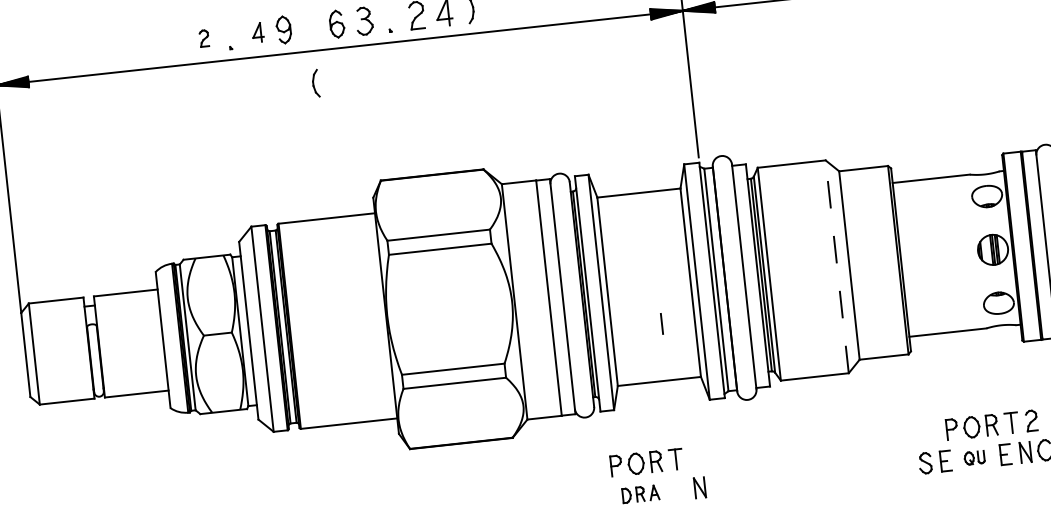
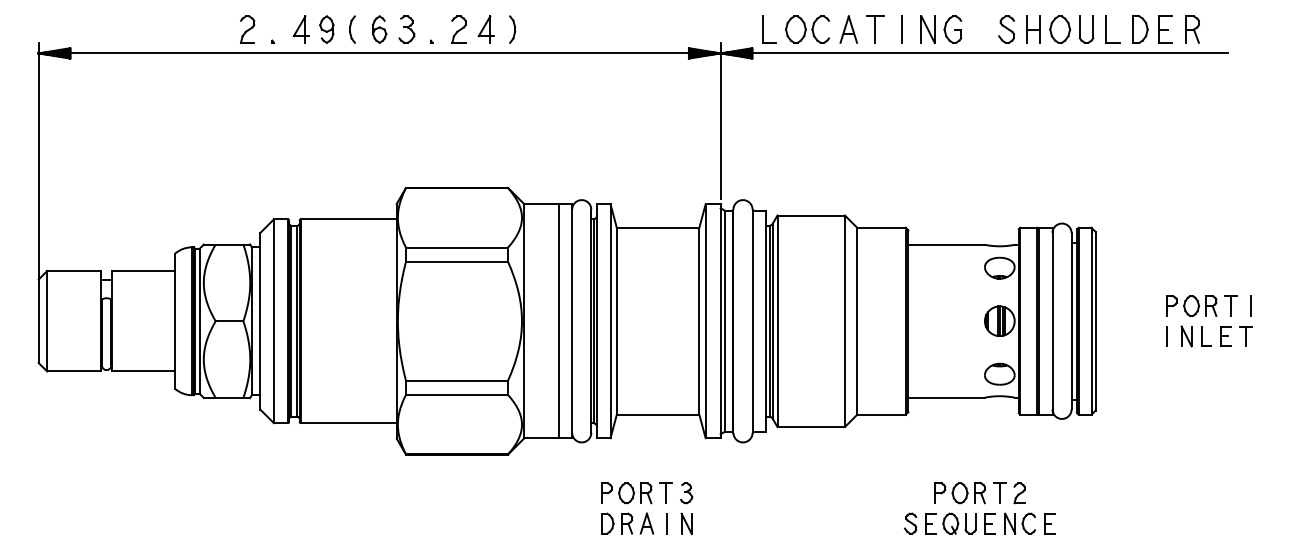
part: (257, 32) -> (300, 29), size x1.43
part: (204, 38) -> (247, 29), size x1.67
part: (315, 83) -> (352, 29), moved
line: (836, 267) -> (844, 321), dashed -> solid
line: (661, 323) -> (666, 523), moved
part: (696, 457) -> (686, 493), added
part: (974, 457) -> (959, 523), size x1.67
part: (640, 494) -> (627, 523), size x1.43

